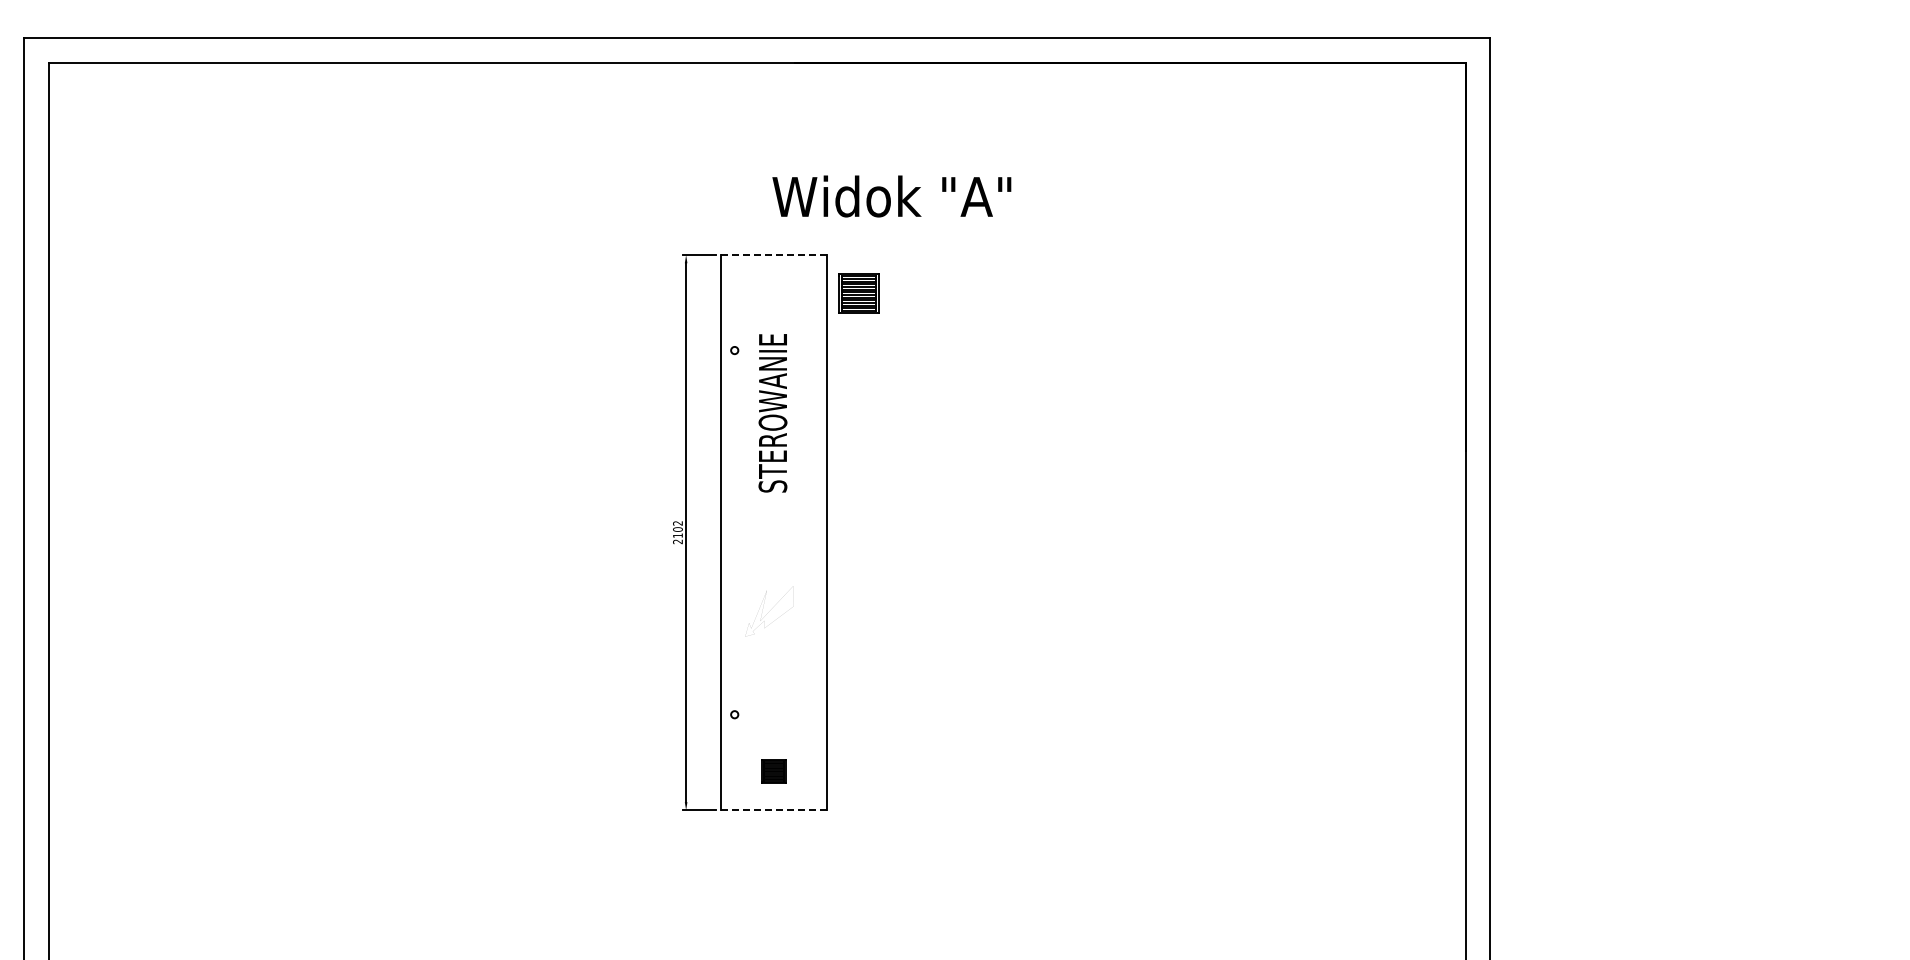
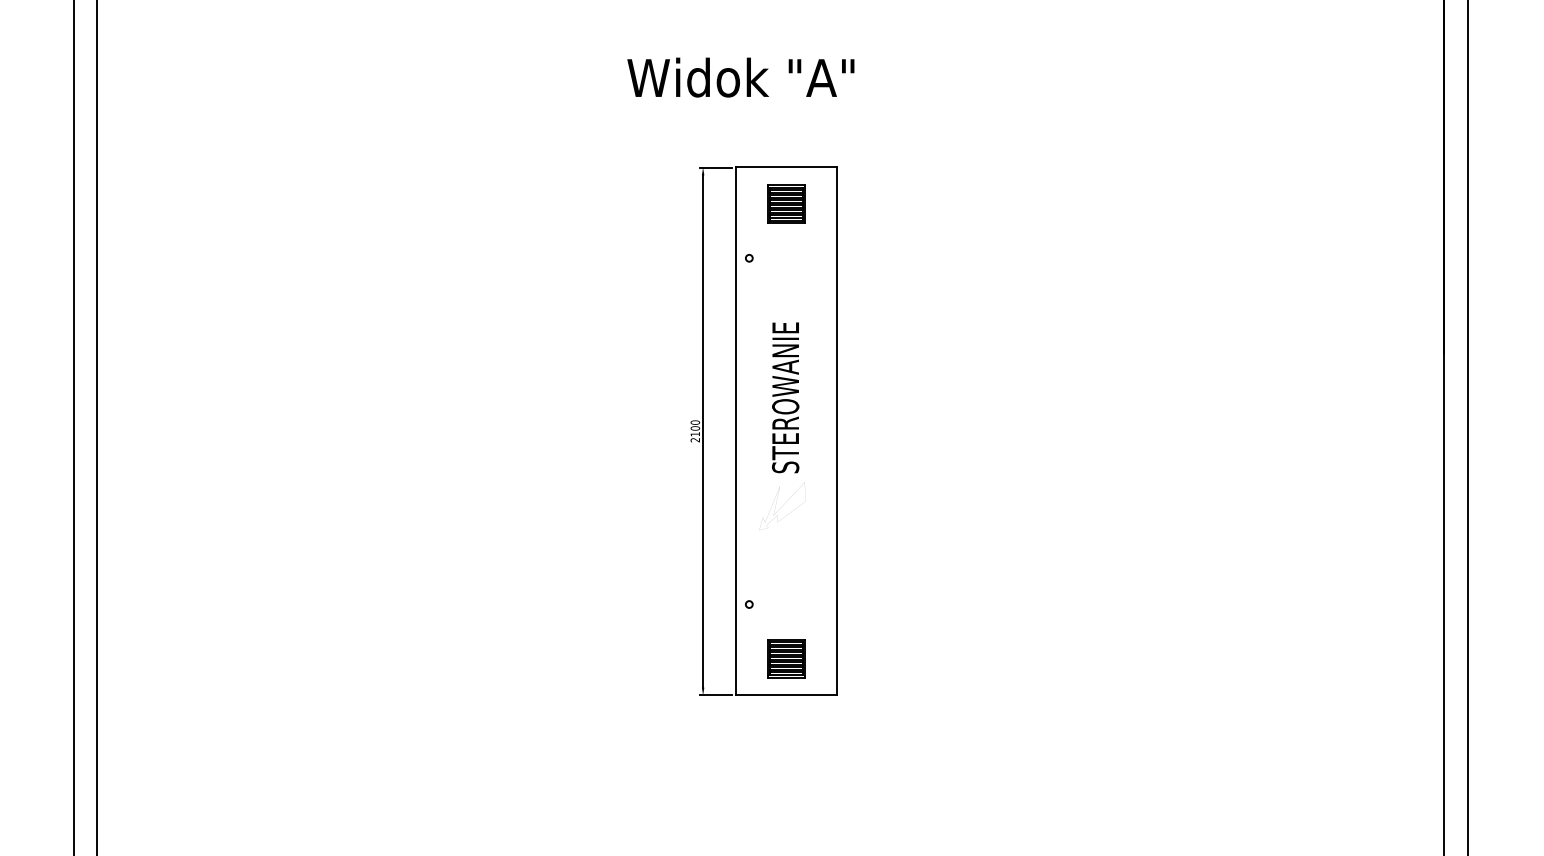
text: (891, 196) -> (740, 77), moved
line: (773, 255) -> (786, 167), dashed -> solid
part: (858, 293) -> (786, 204), moved
text: (772, 413) -> (785, 398), moved
text: (677, 523) -> (694, 422), 2102 -> 2100
part: (773, 771) -> (786, 658), size x1.67
line: (773, 810) -> (786, 695), dashed -> solid

